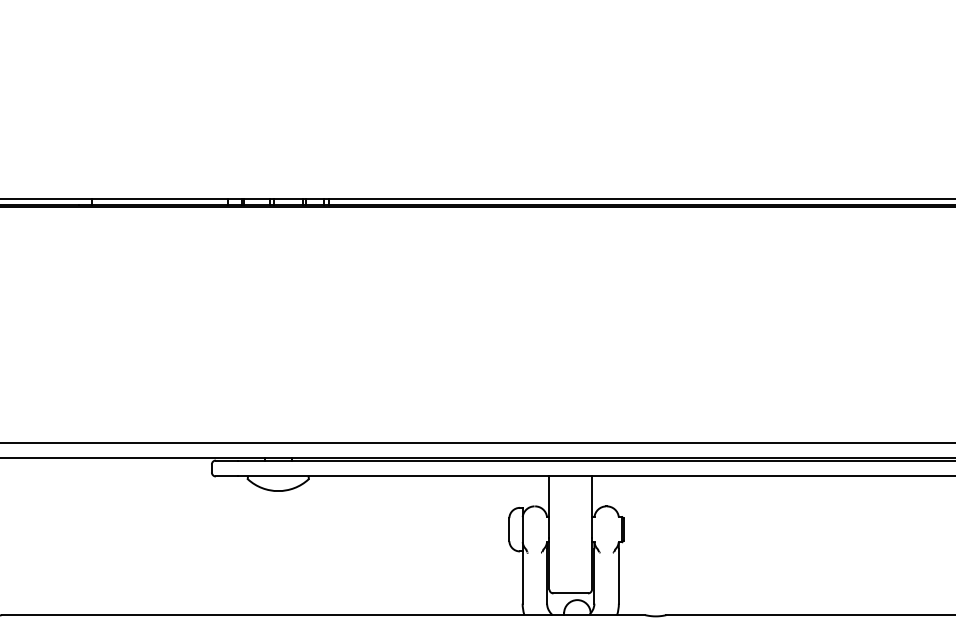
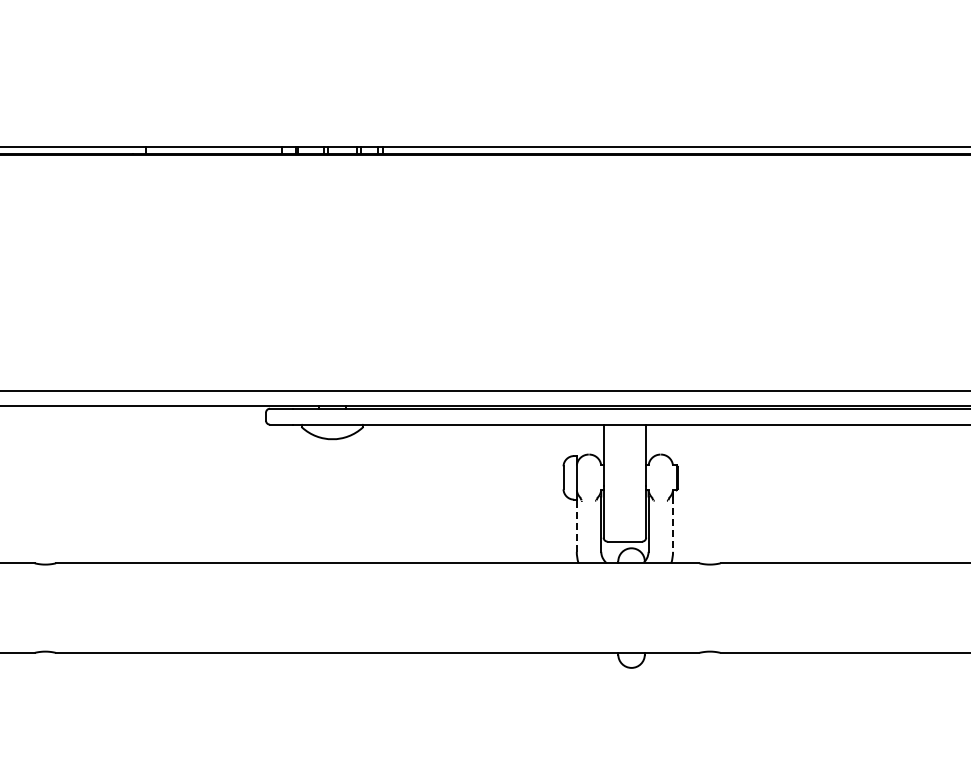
line: (522, 577) -> (576, 525), solid -> dashed
line: (619, 577) -> (673, 525), solid -> dashed

